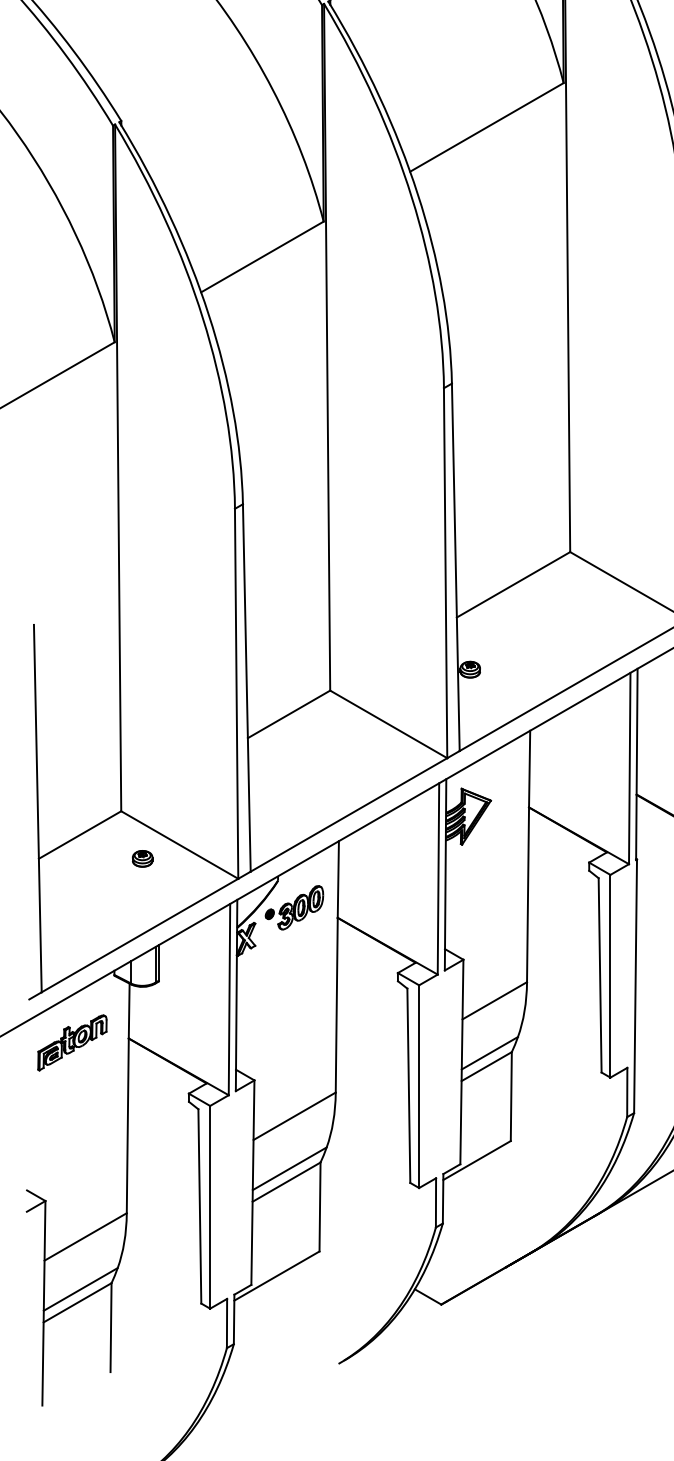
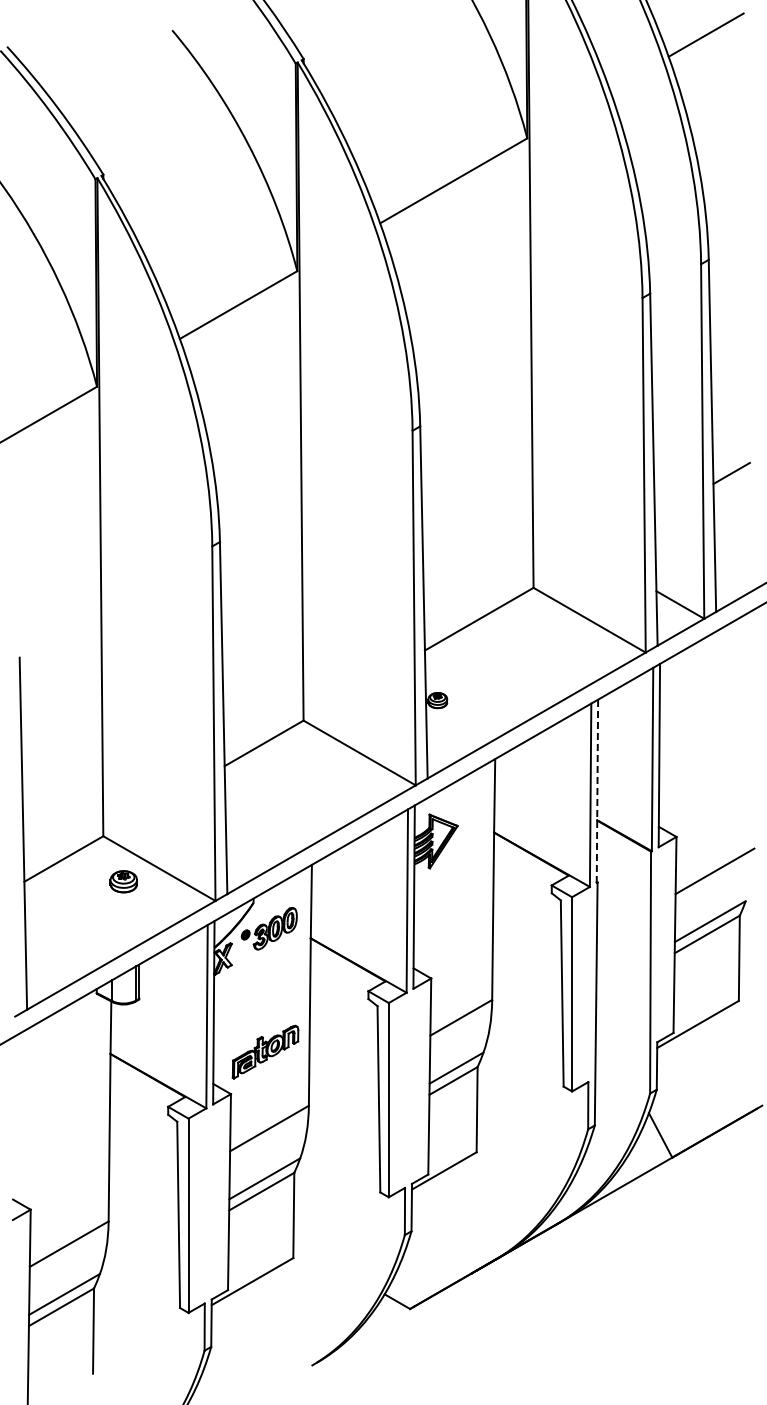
line: (636, 764) -> (597, 791), solid -> dashed
part: (142, 858) -> (123, 881), size x1.4
part: (72, 1042) -> (265, 1051), moved

